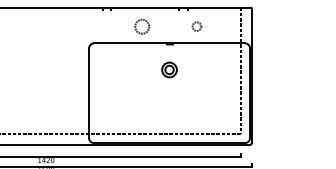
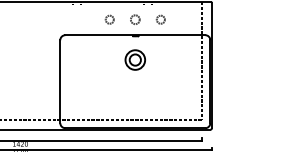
circle: (141, 26) -> (109, 19), size x0.62
circle: (169, 26) -> (135, 19), added
part: (169, 69) -> (135, 59), size x1.43

